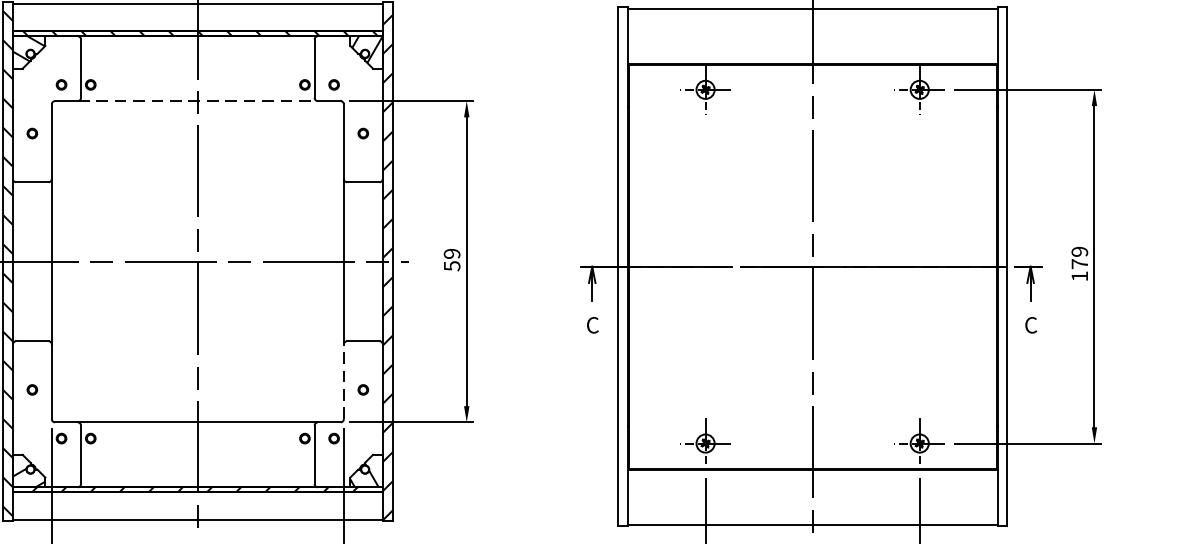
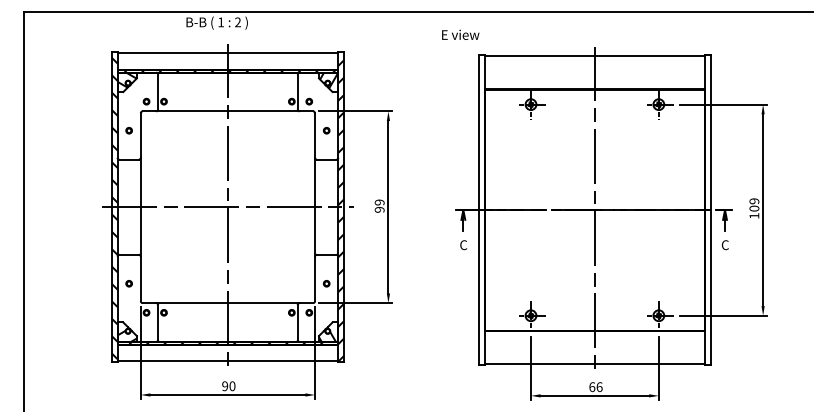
line: (197, 101) -> (227, 111), dashed -> solid
text: (1080, 263) -> (754, 208), 179 -> 109
text: (451, 265) -> (379, 209), 59 -> 99
line: (344, 381) -> (315, 278), dashed -> solid

